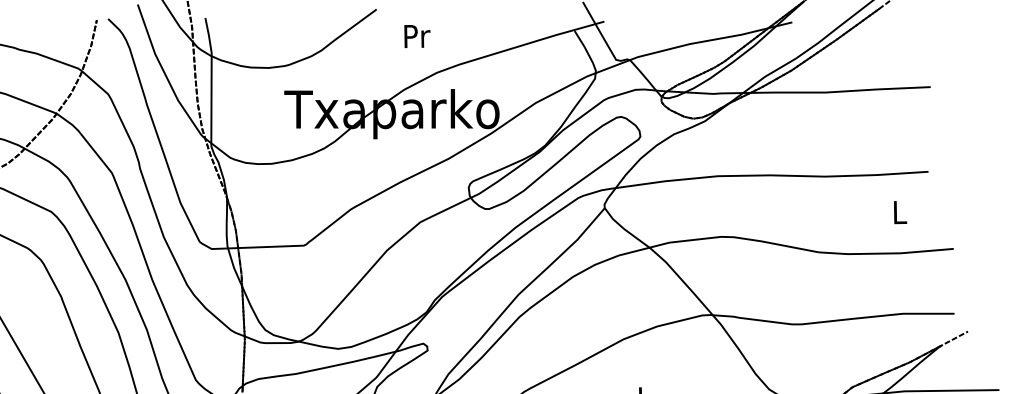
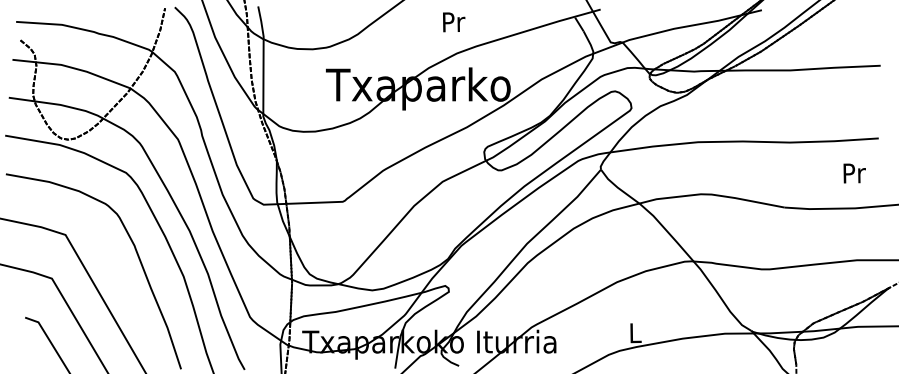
text: (417, 36) -> (454, 22), moved
text: (900, 212) -> (854, 173), L -> Pr

